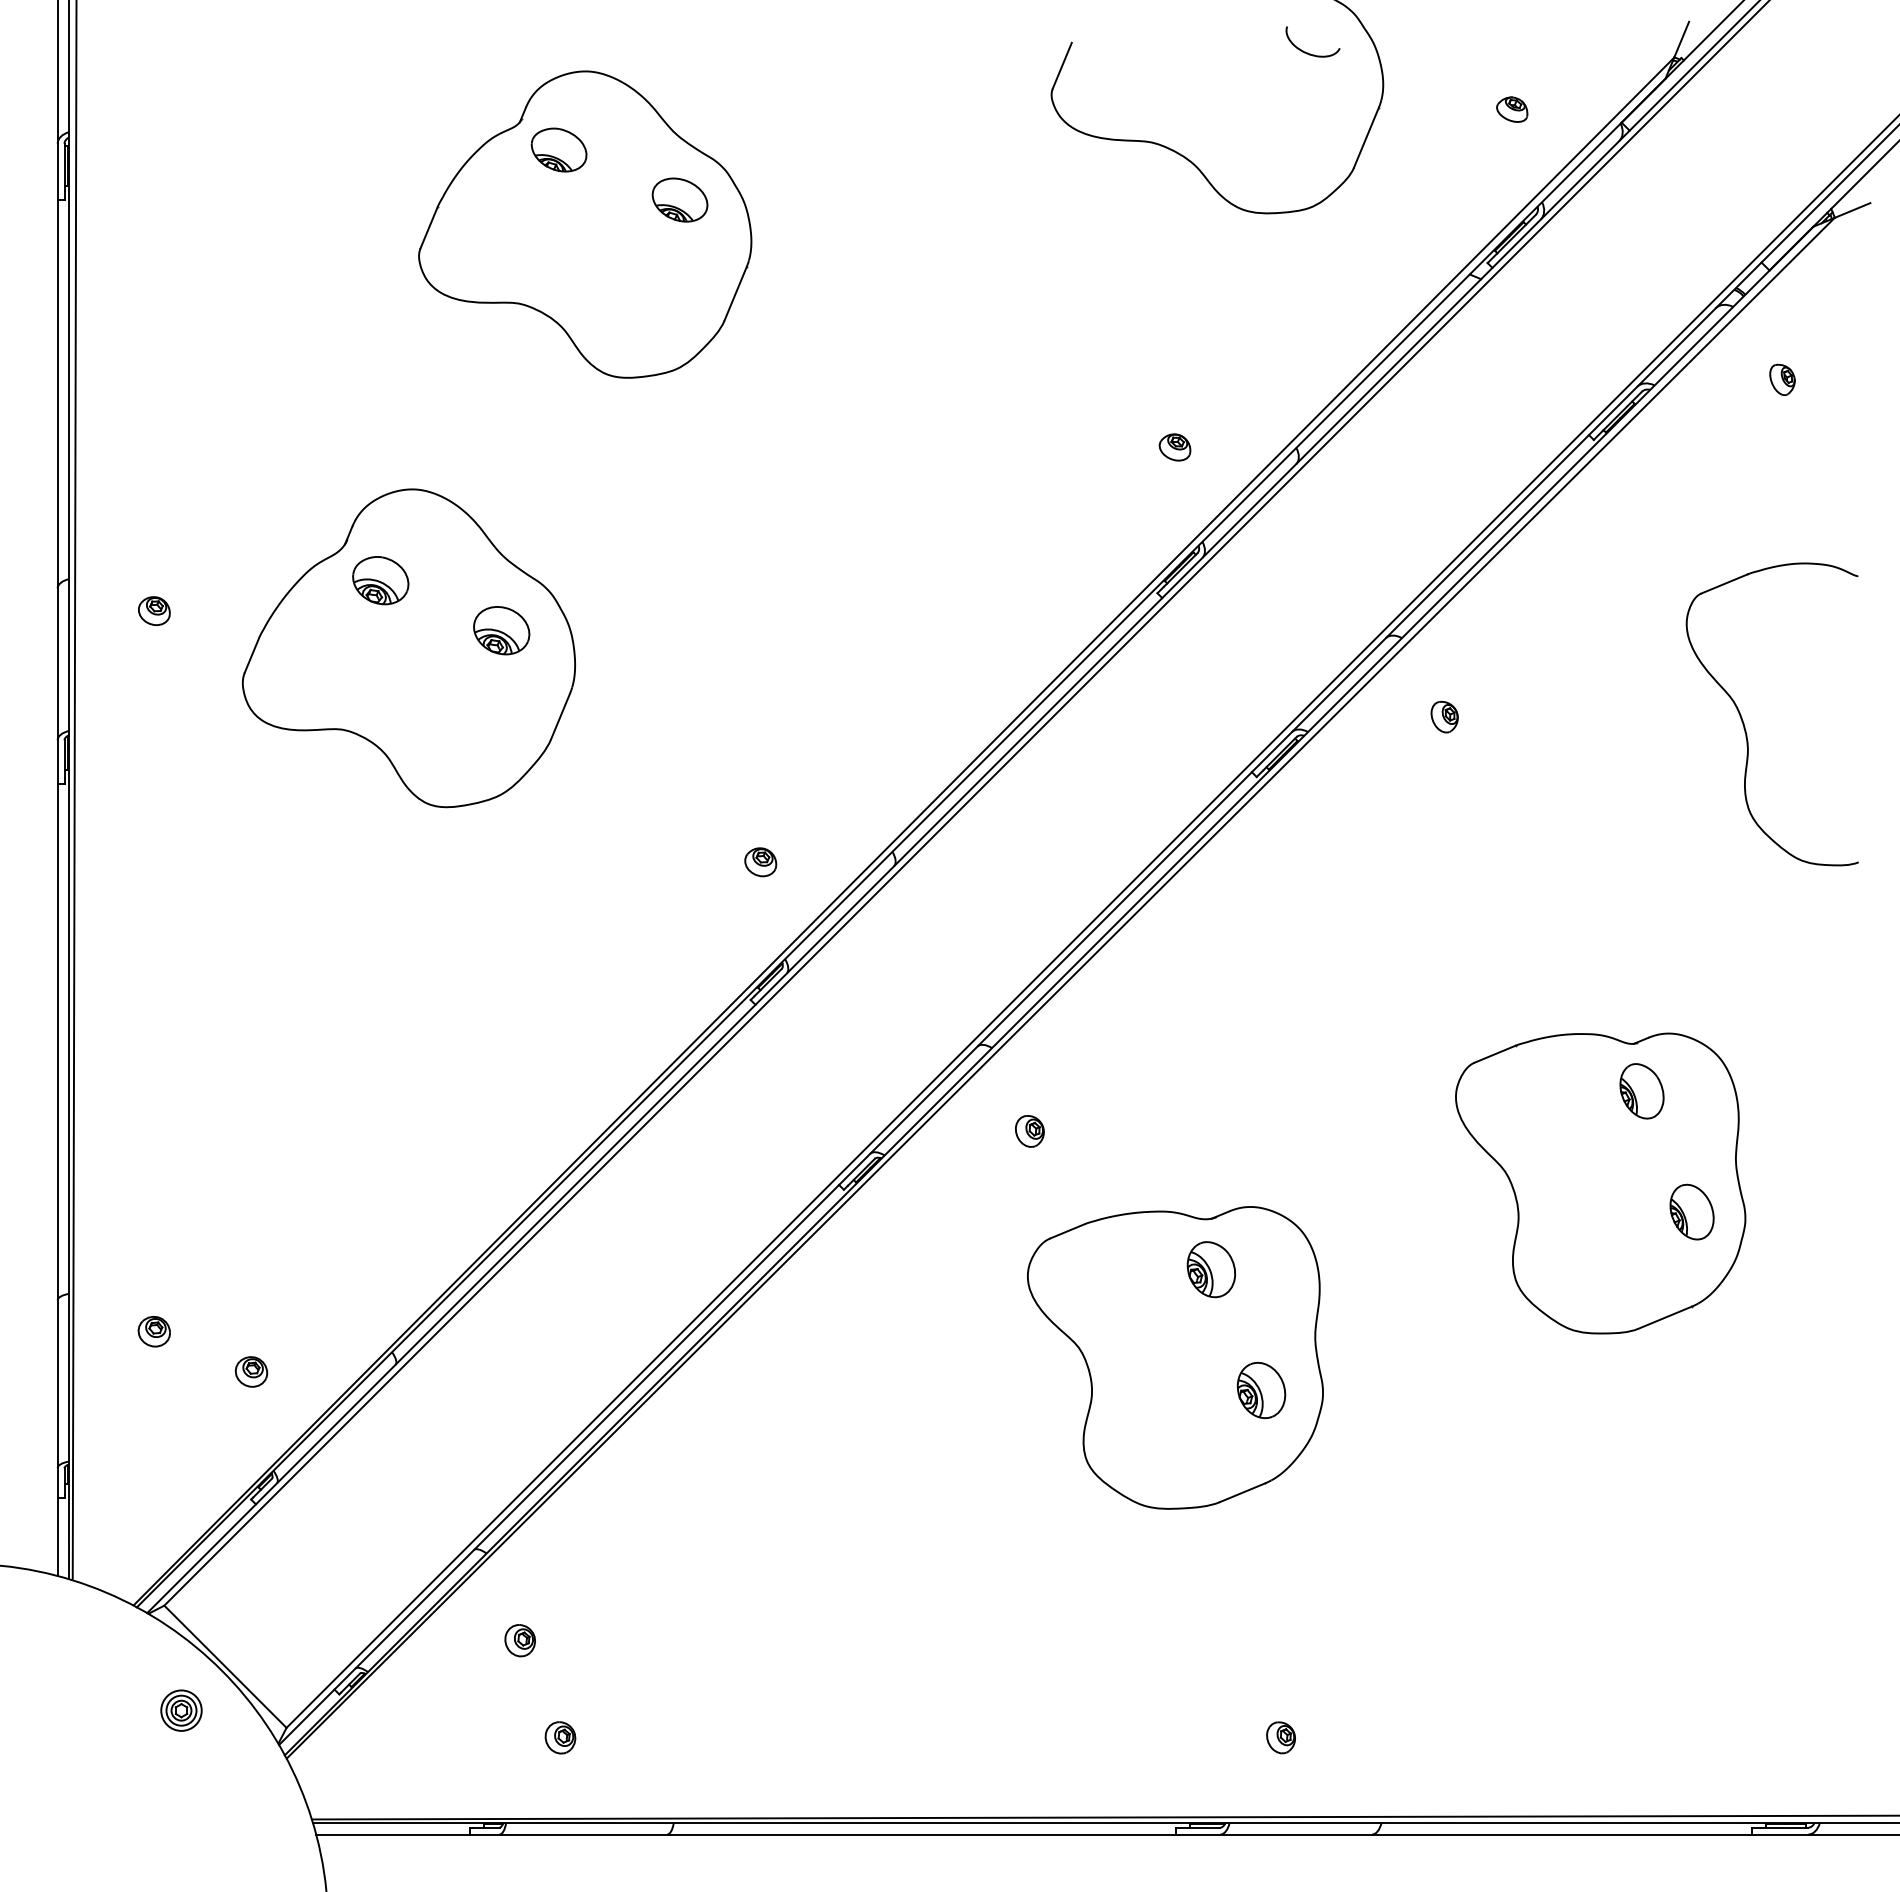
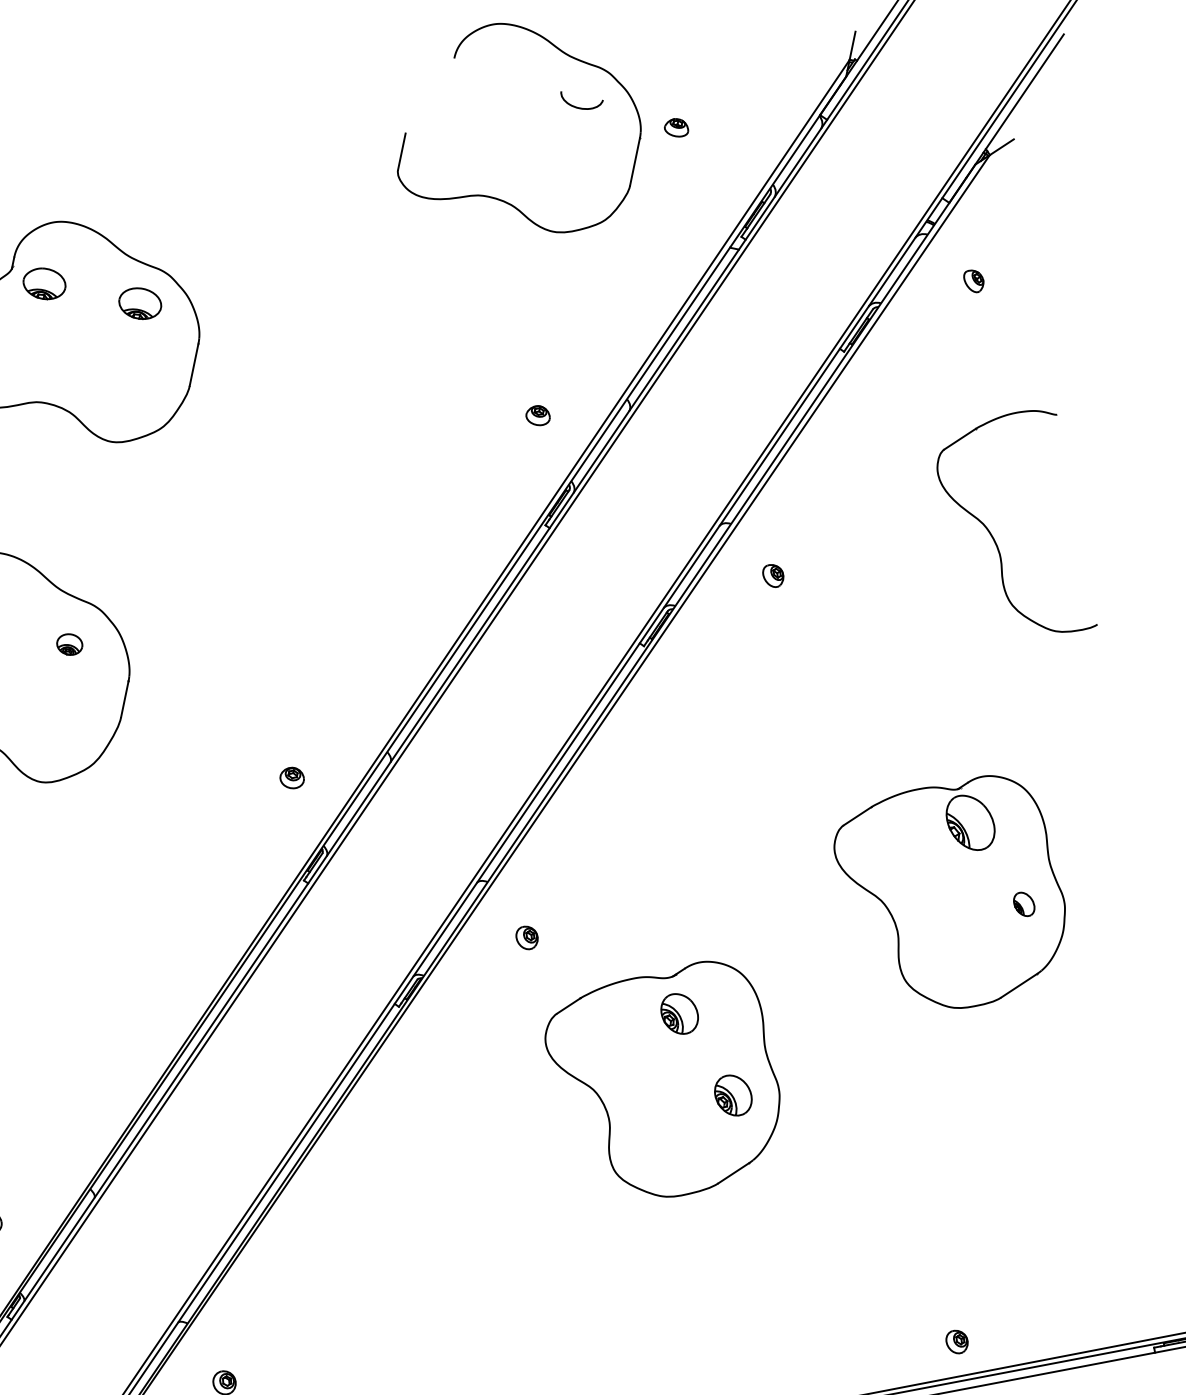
part: (1512, 109) -> (676, 127), moved
part: (501, 630) -> (69, 644), size x0.6
part: (1641, 1091) -> (970, 823), size x1.4
part: (1691, 1211) -> (1023, 904), size x0.6
part: (1280, 1737) -> (956, 1341), moved

